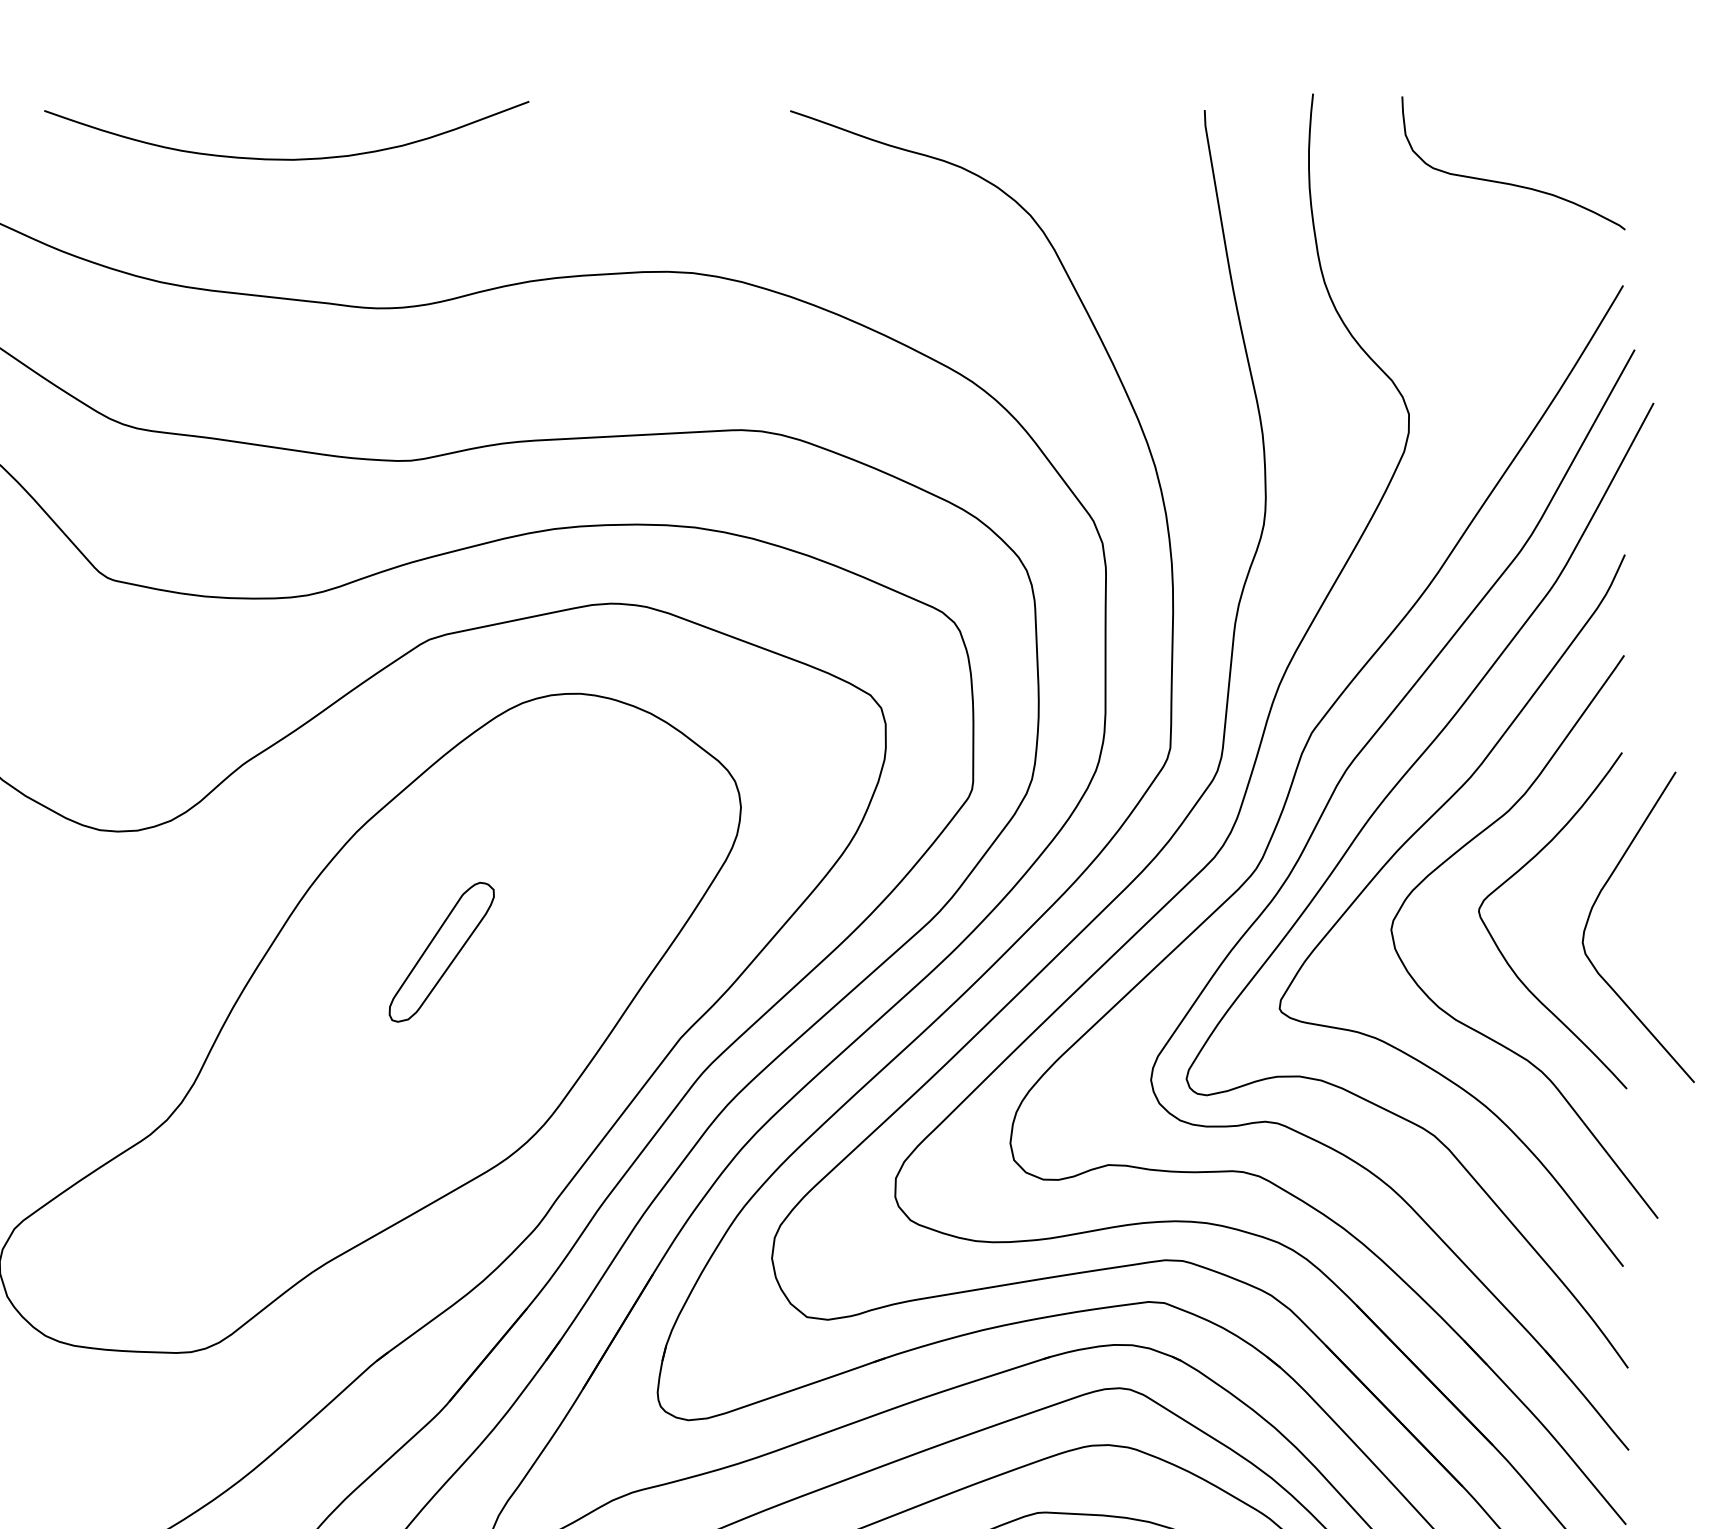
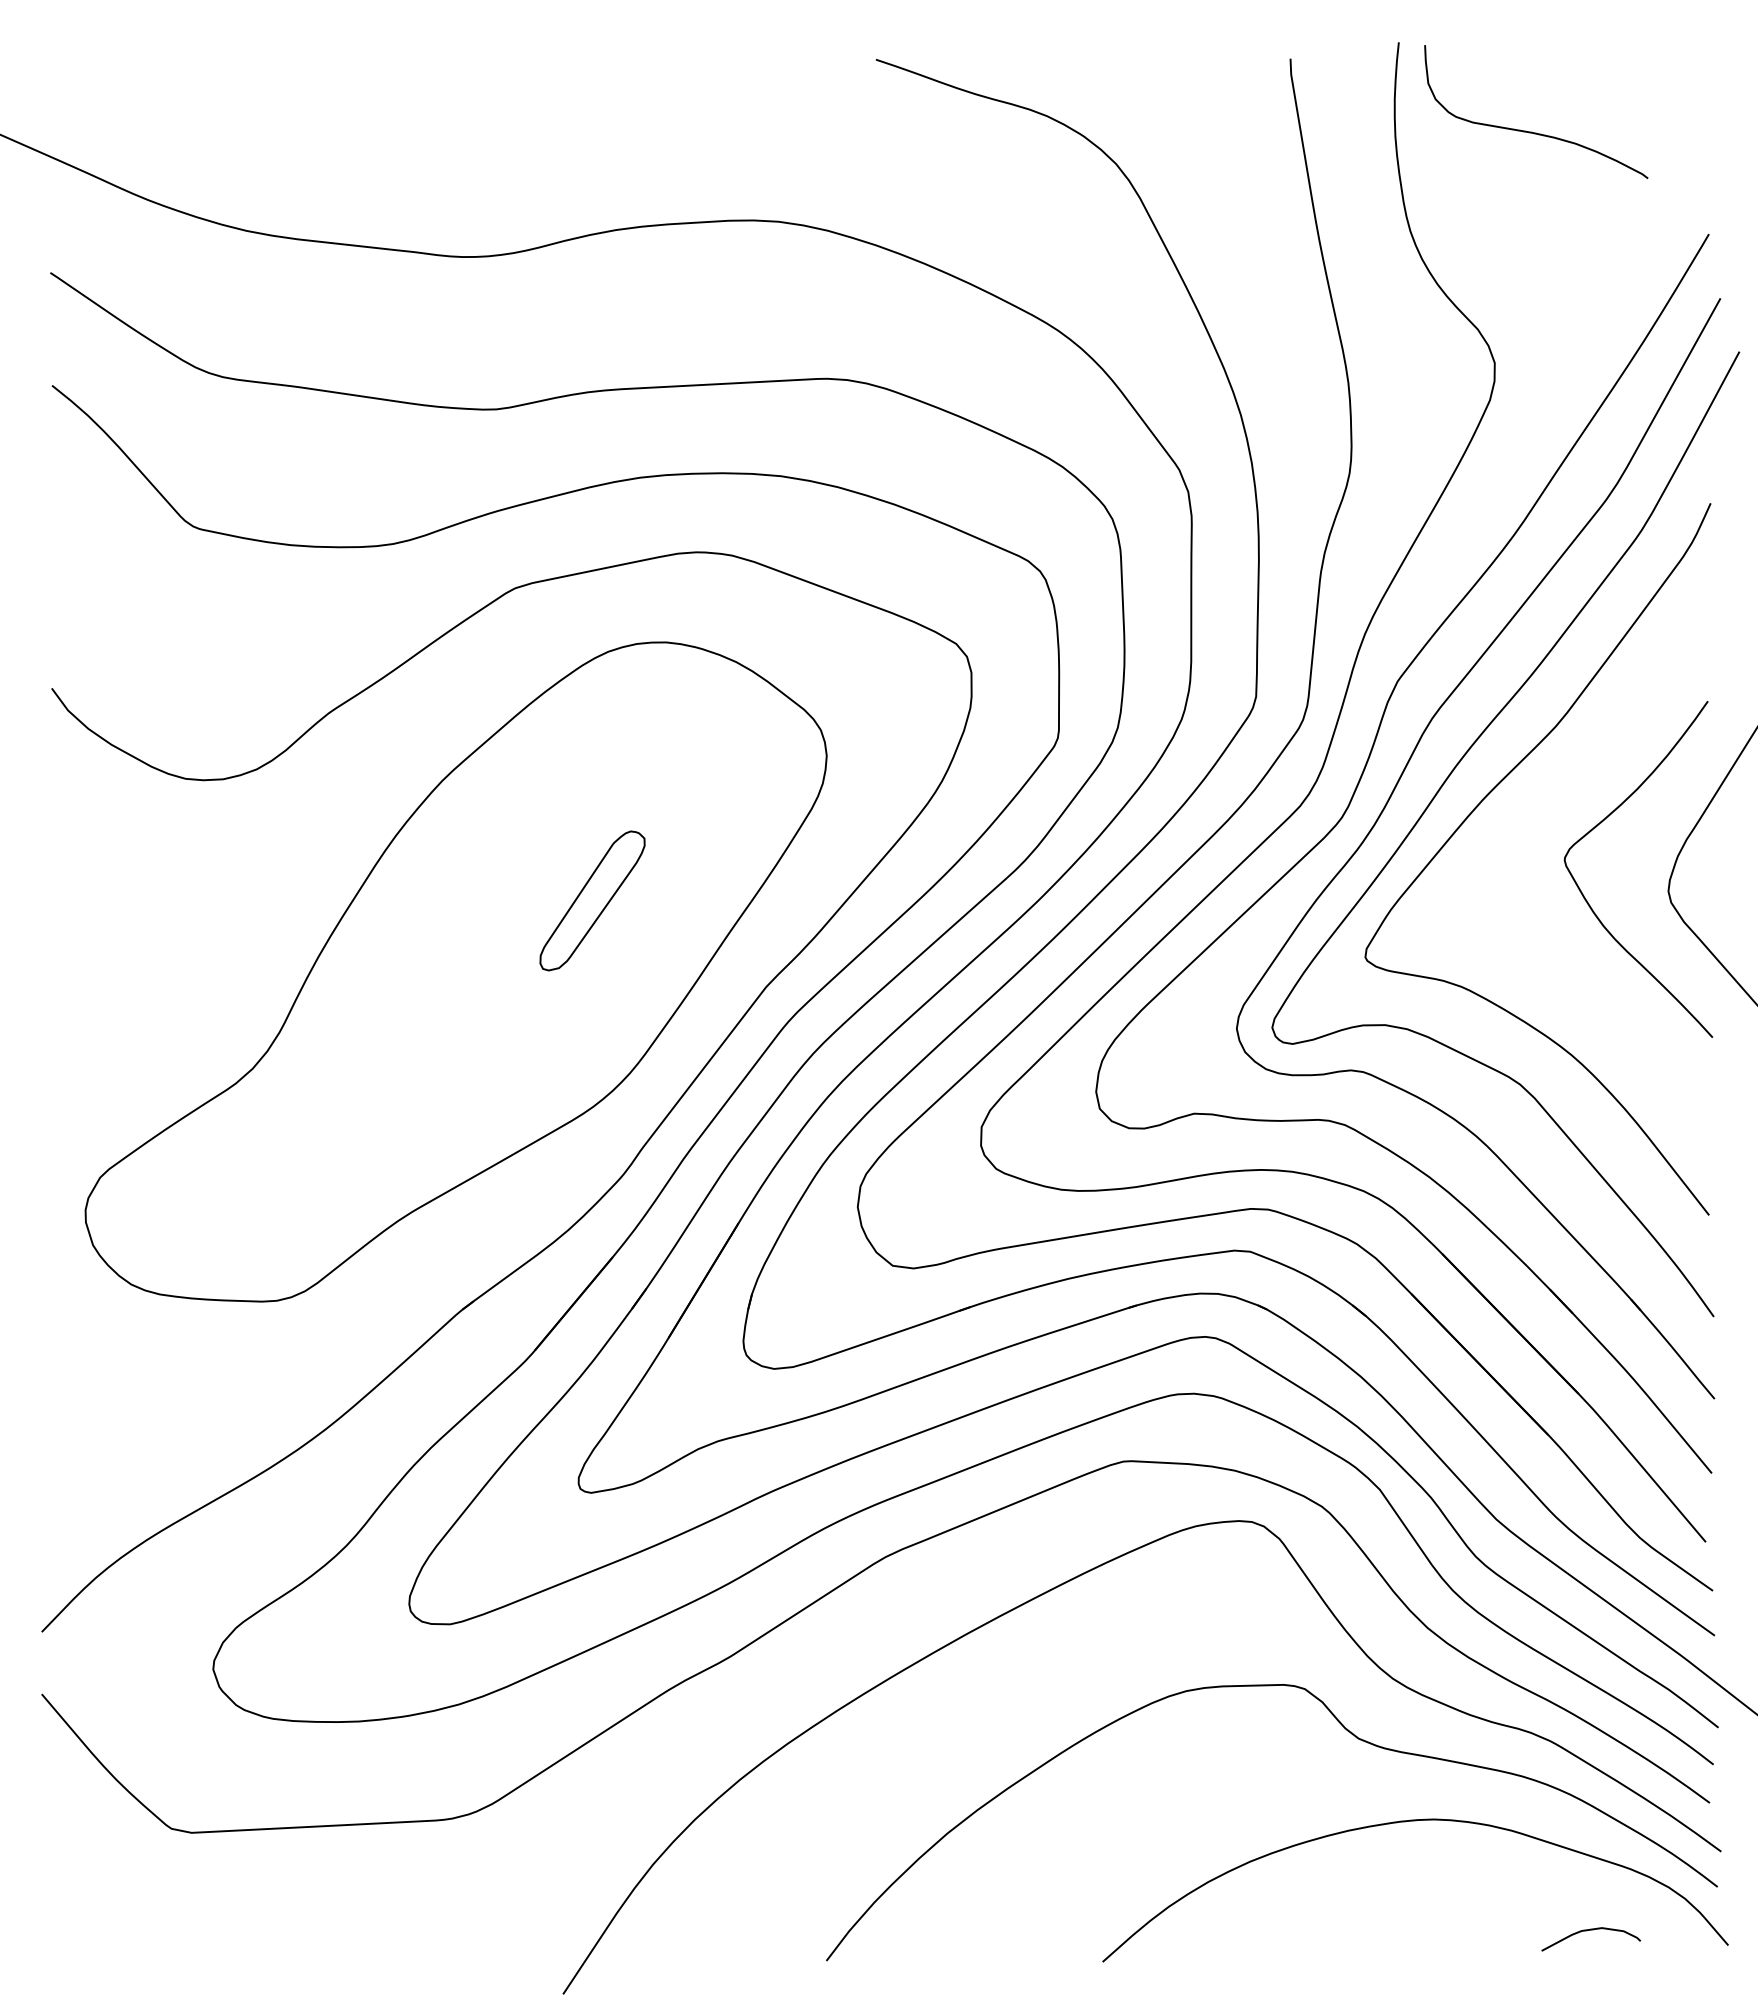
curve: (286, 158) -> (372, 107), removed
curve: (1508, 182) -> (1531, 131), moved
part: (441, 951) -> (592, 900), moved
curve: (1478, 1030) -> (1564, 979), removed

